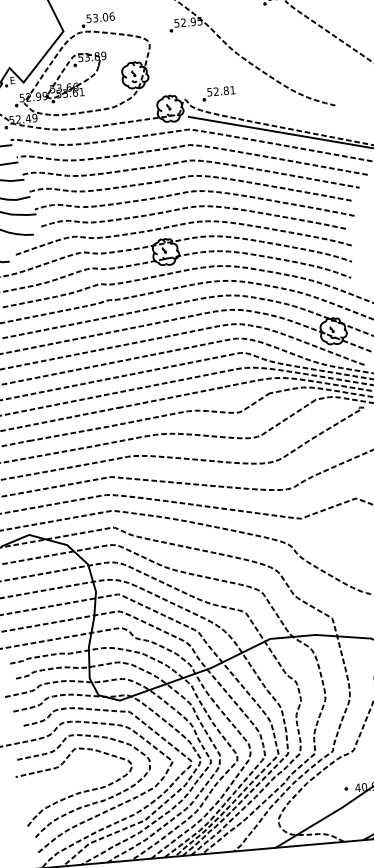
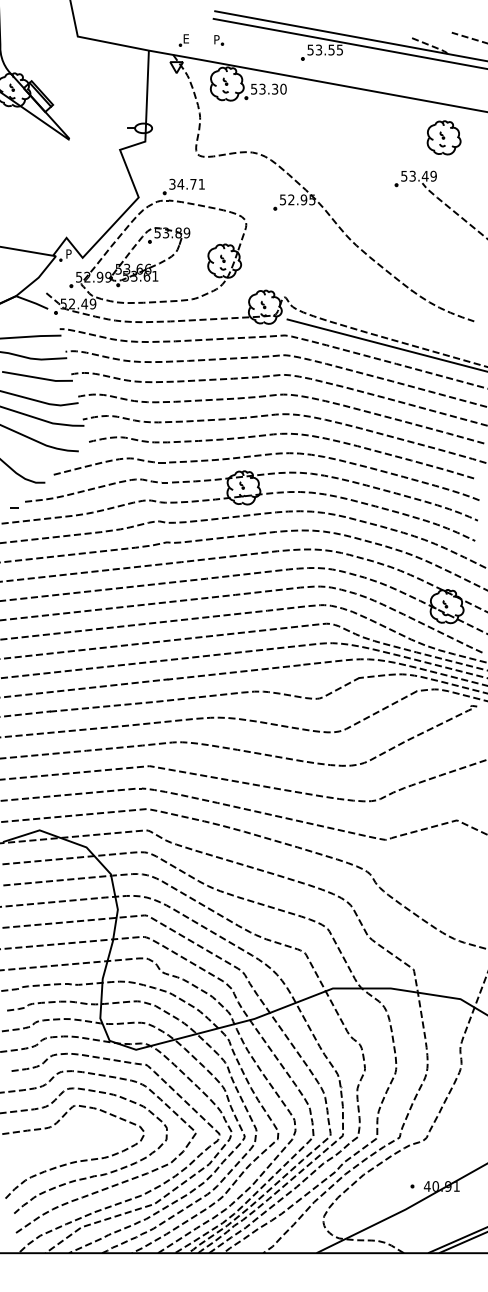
text: (100, 17) -> (187, 183), 53.06 -> 34.71
text: (12, 80) -> (69, 253), E -> P
part: (219, 93) -> (328, 293), removed

